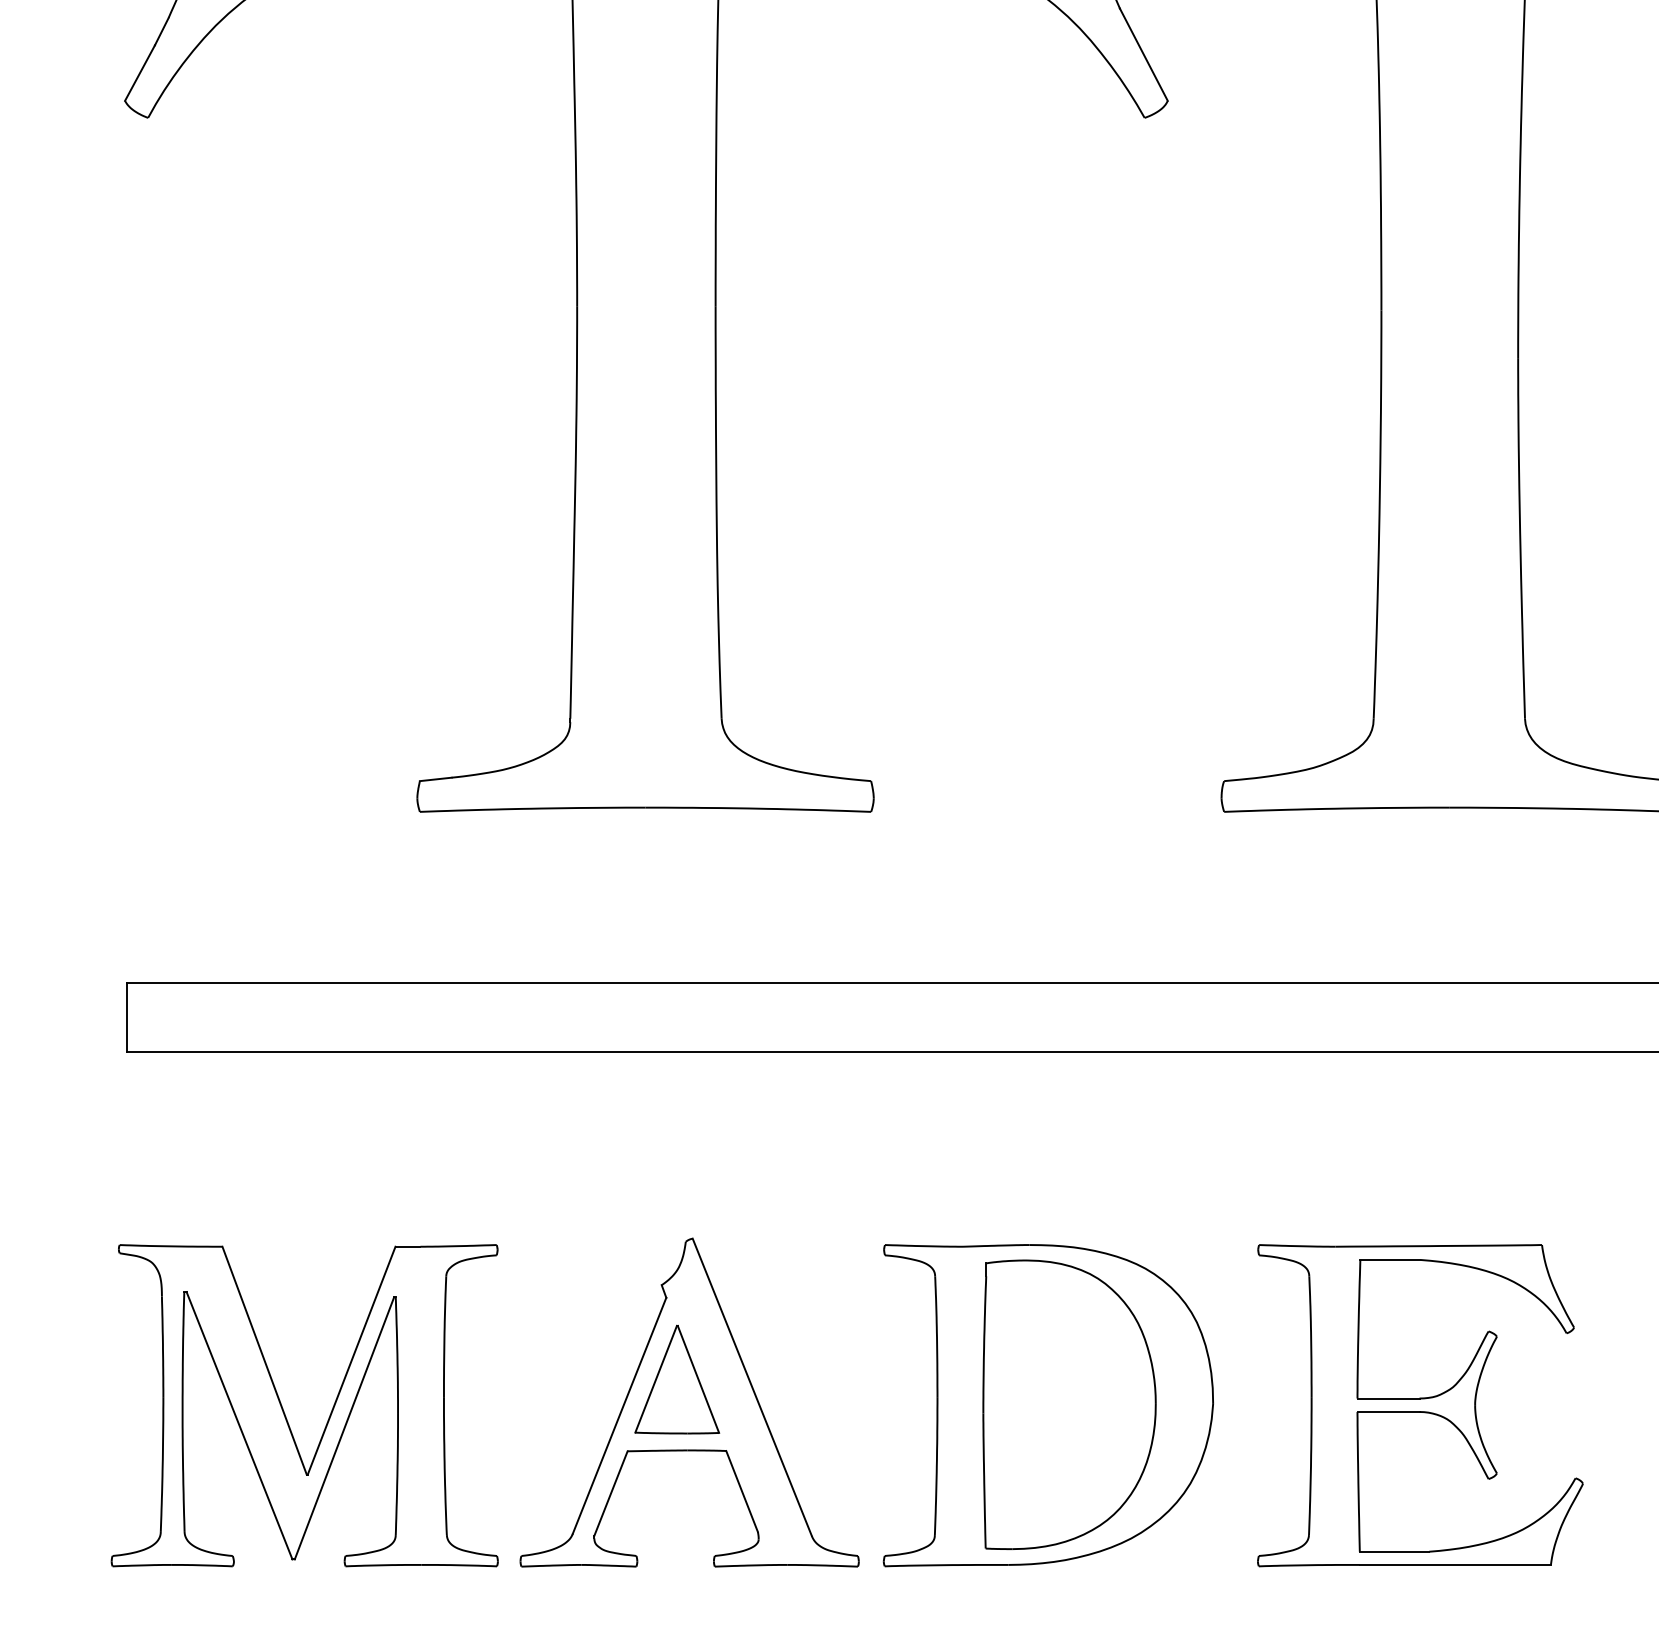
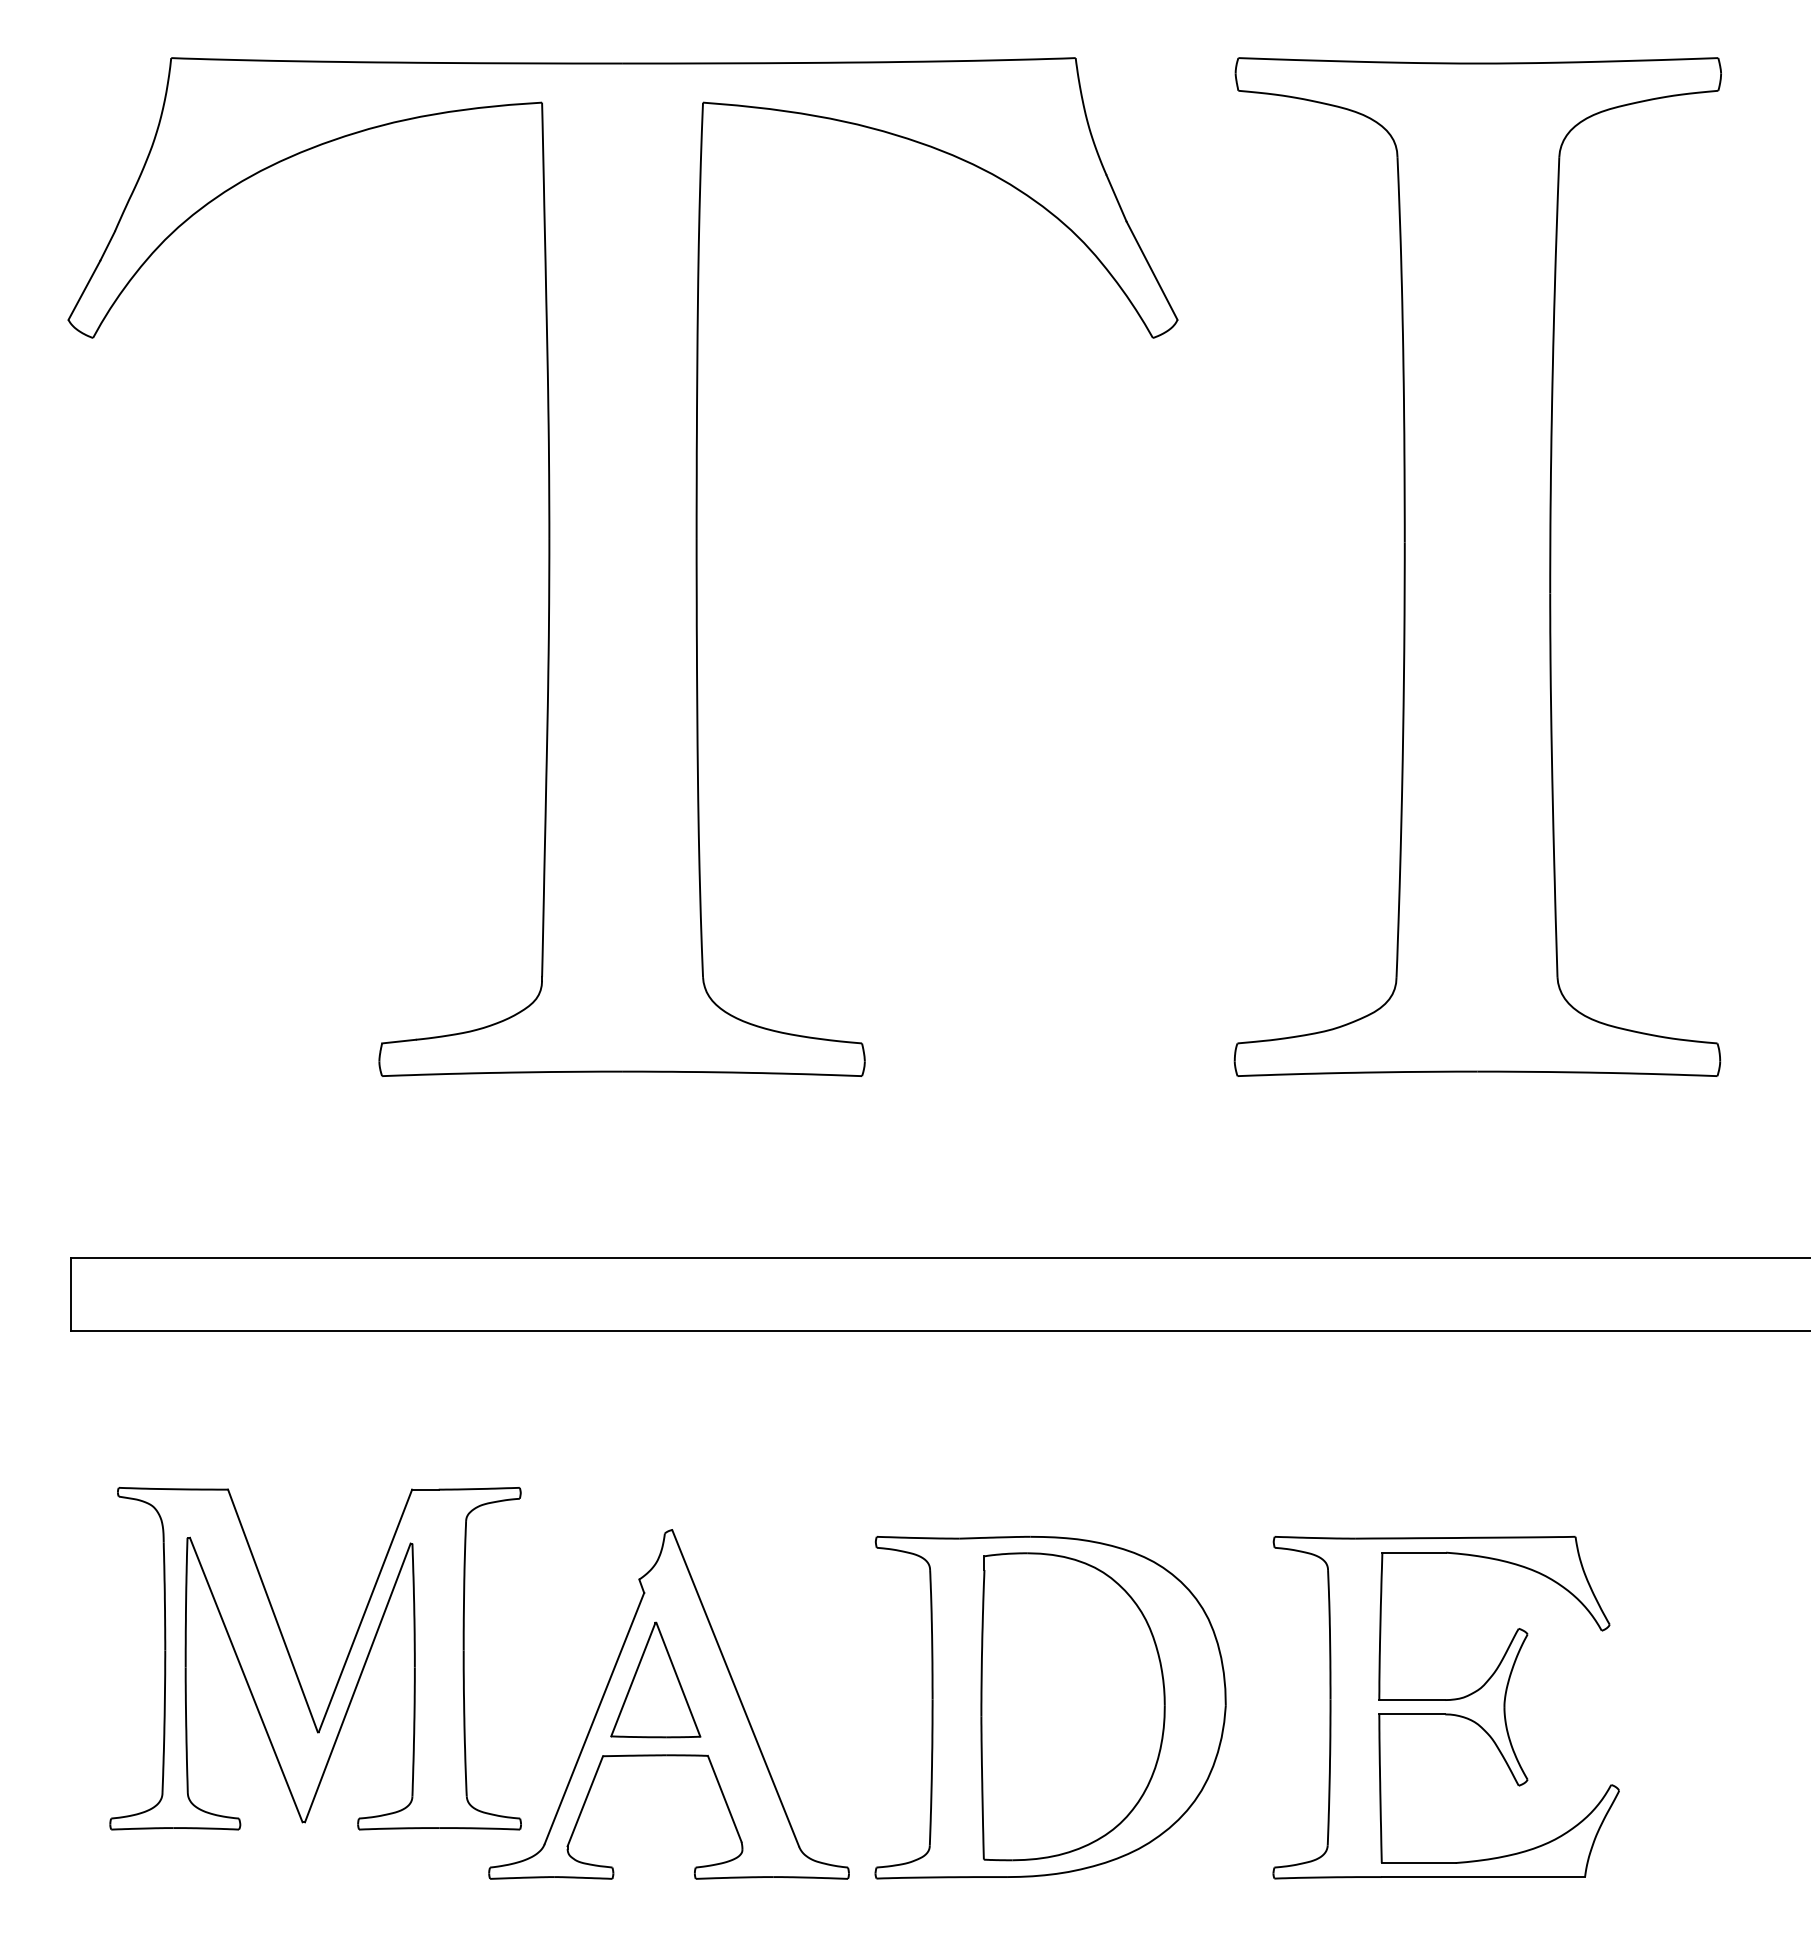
part: (284, 1412) -> (294, 1665), moved

